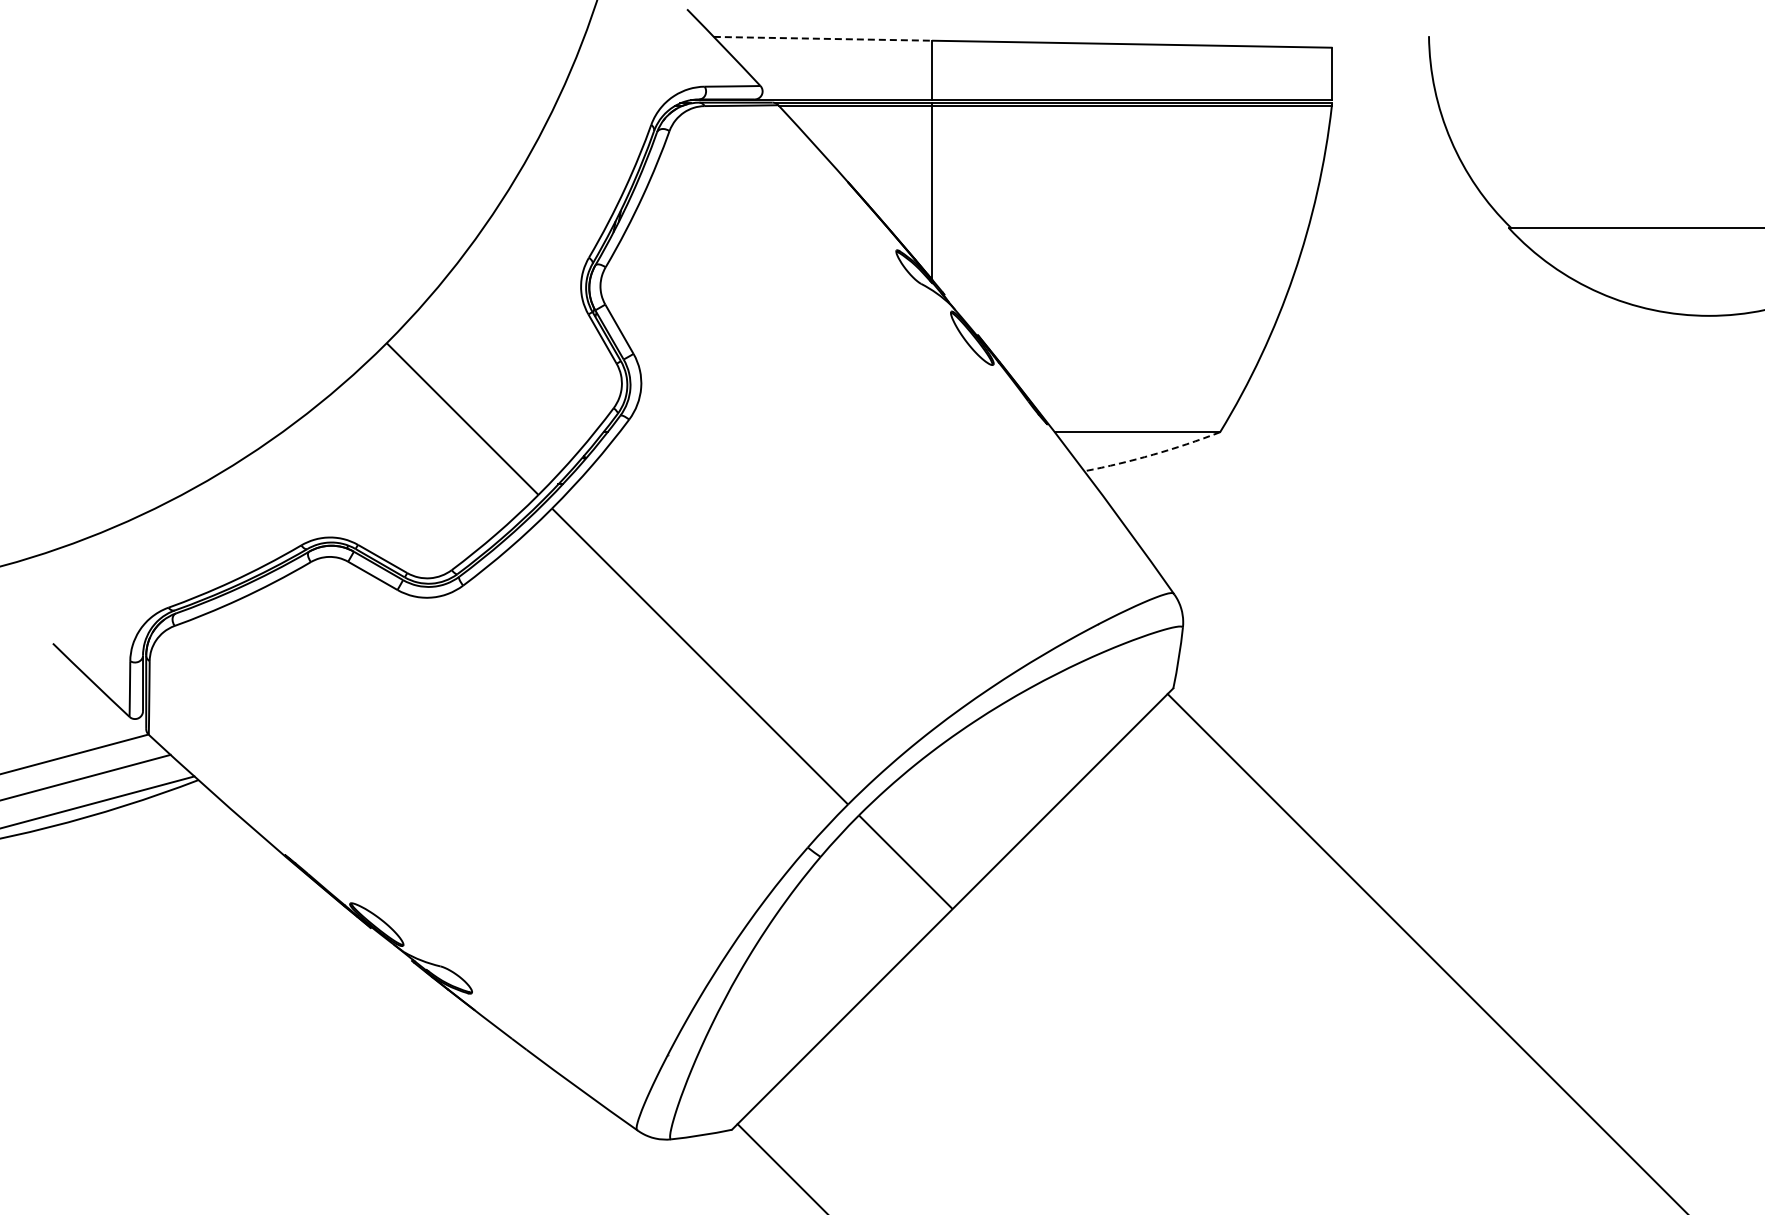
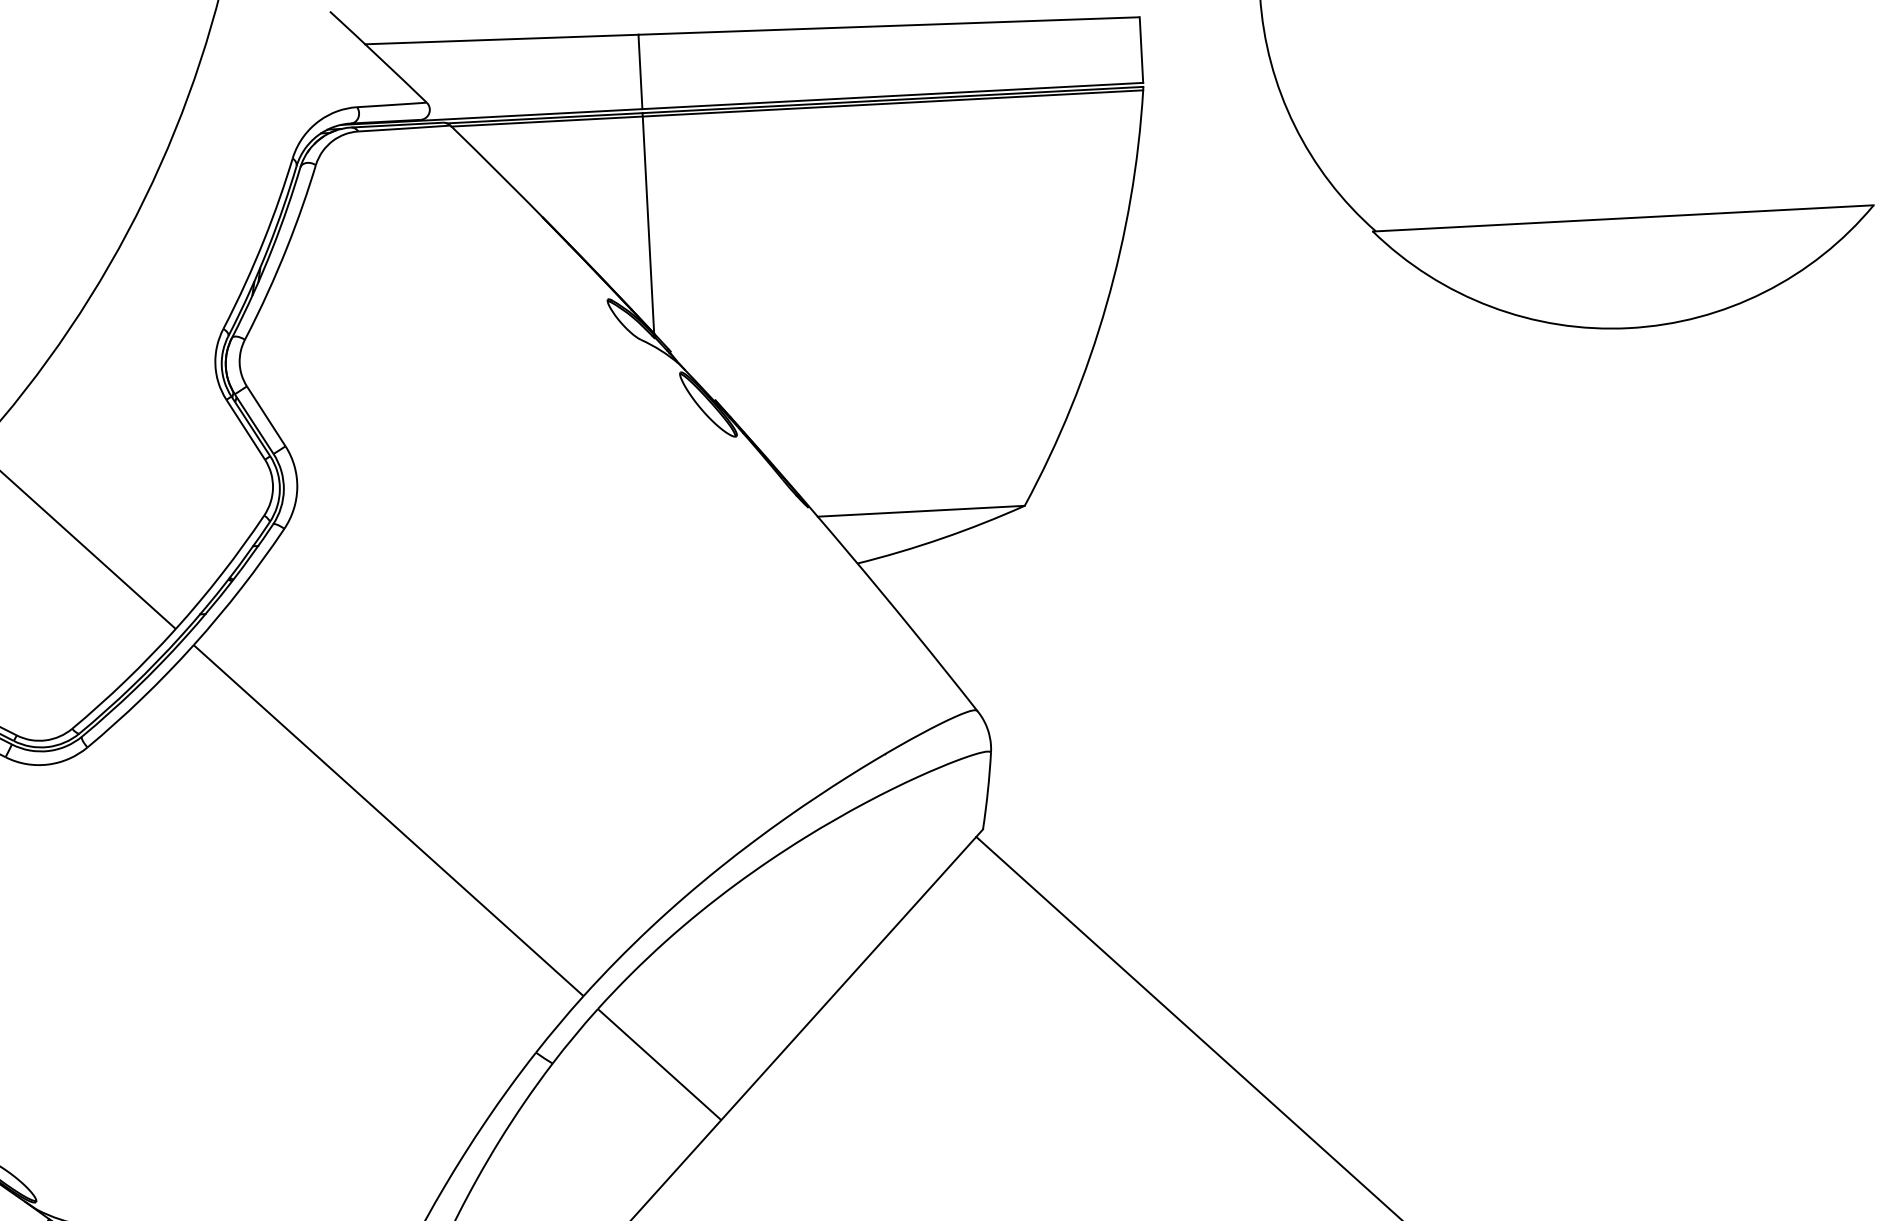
line: (823, 38) -> (502, 39), dashed -> solid
arc: (1153, 454) -> (942, 538), dashed -> solid

